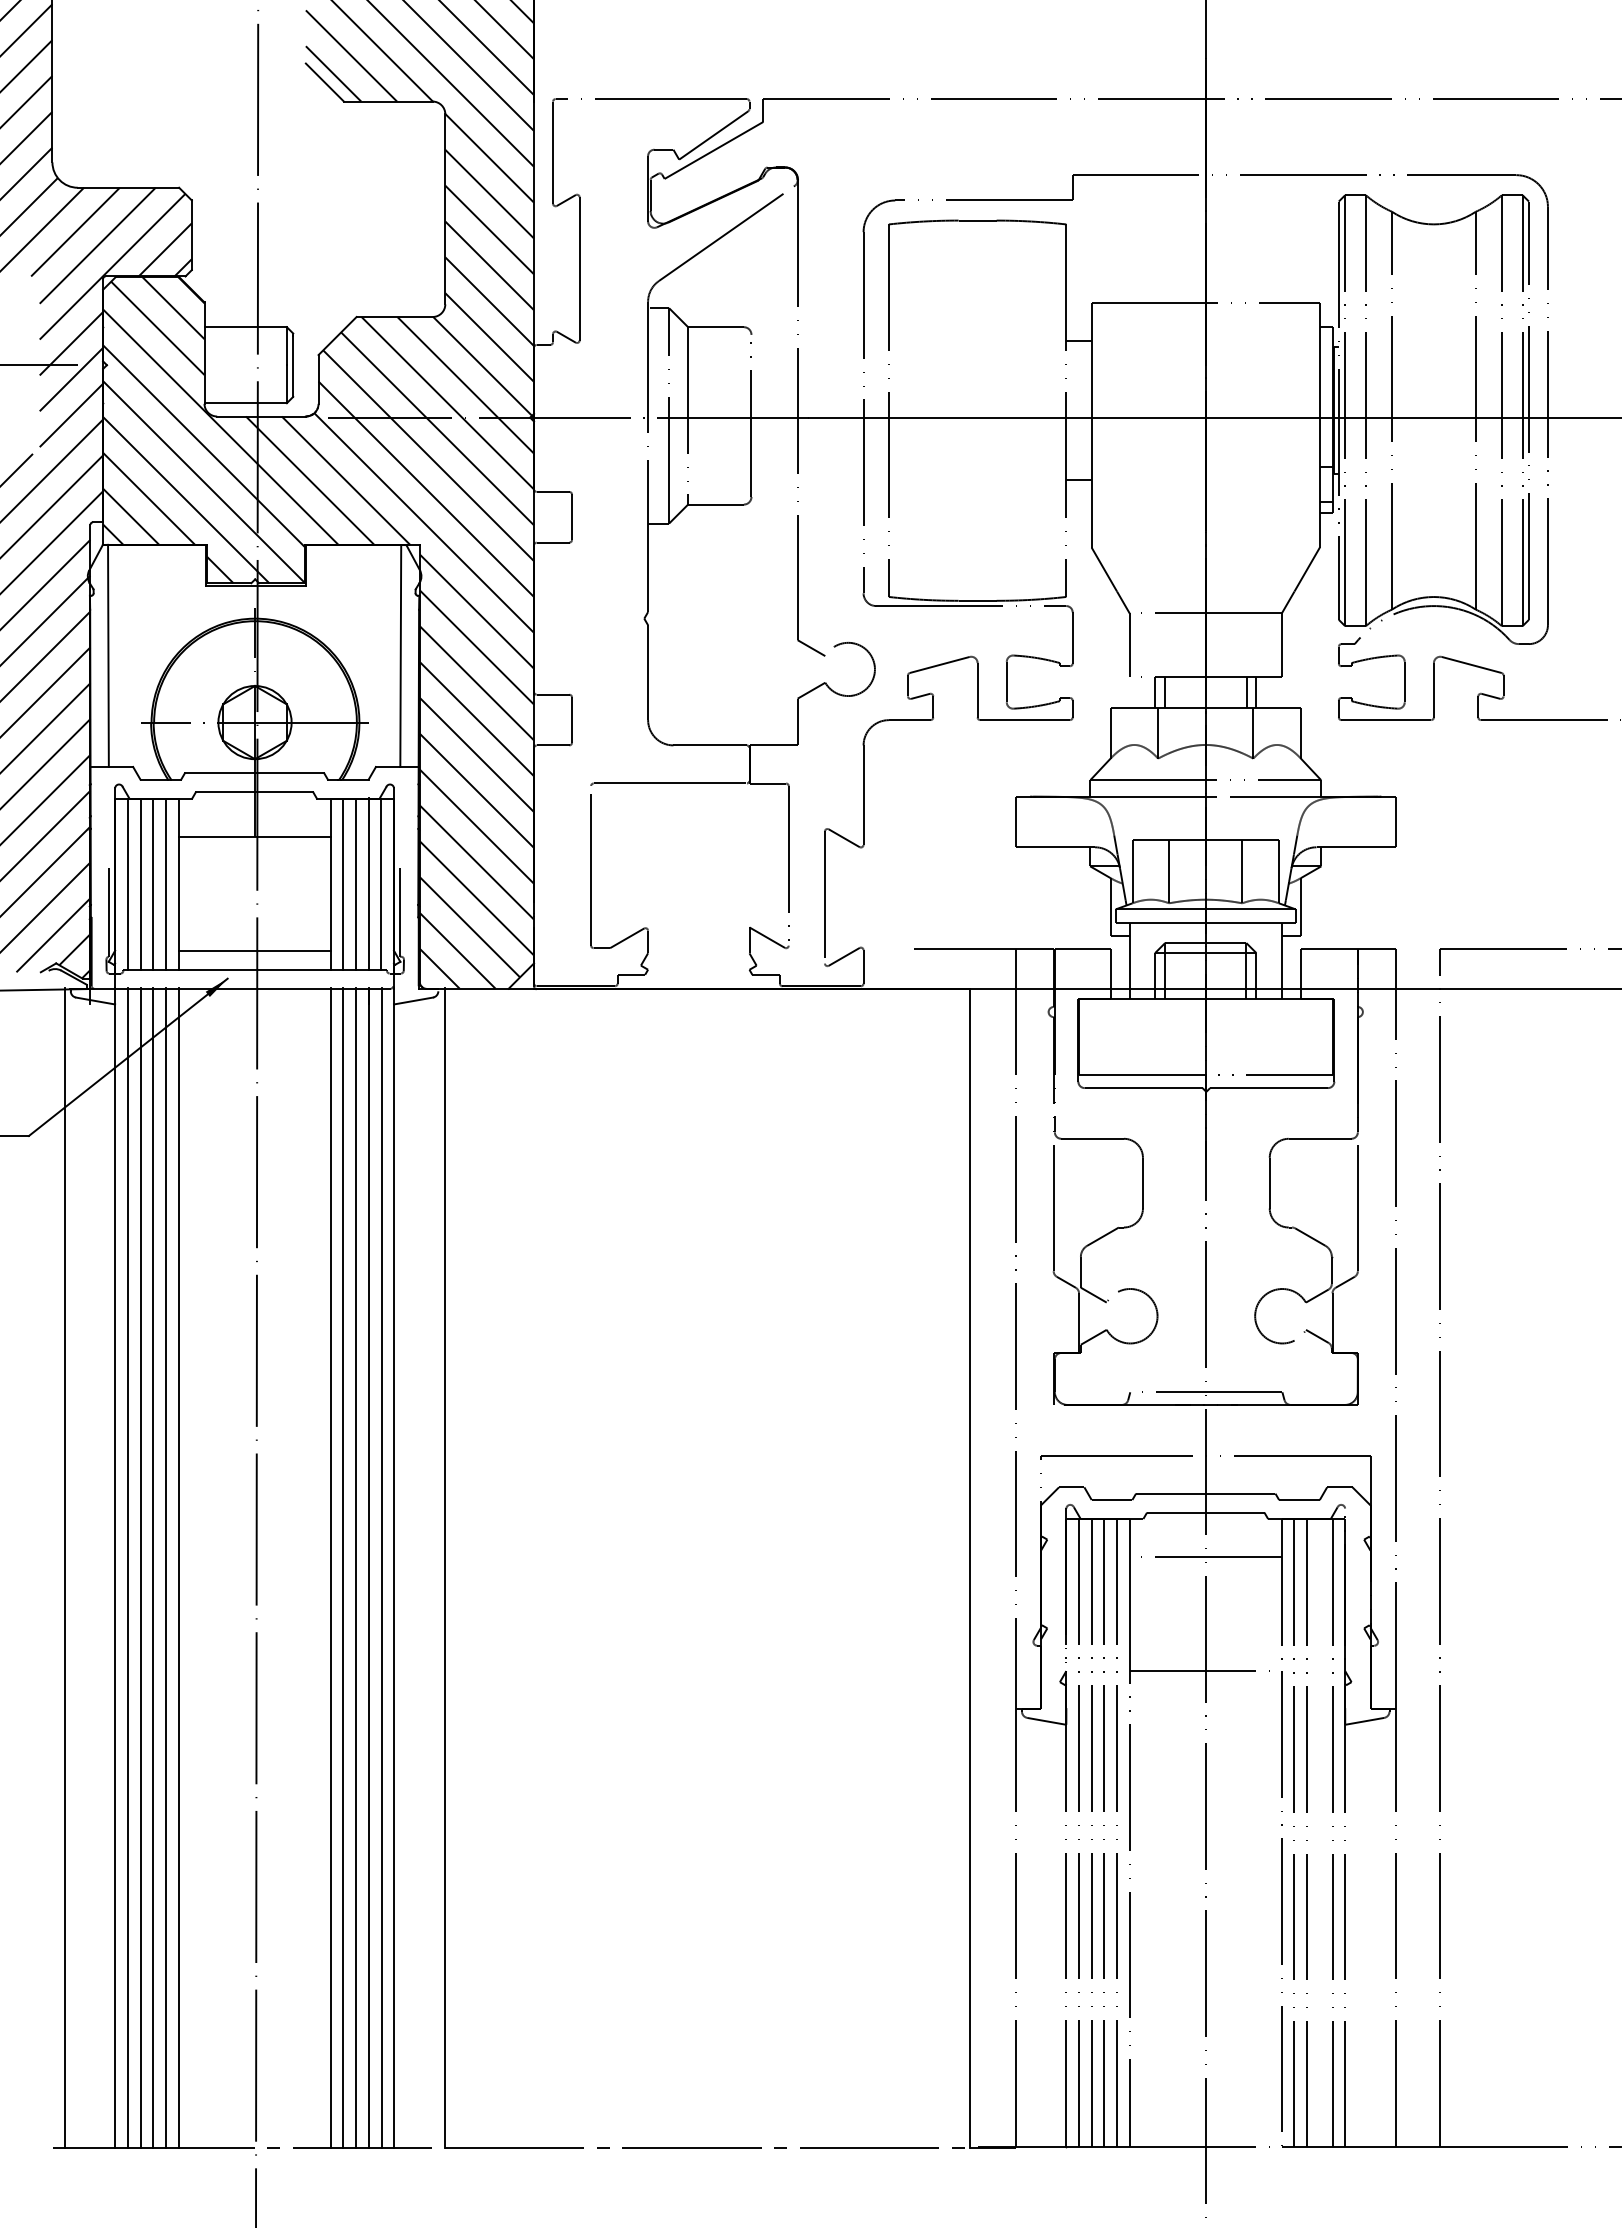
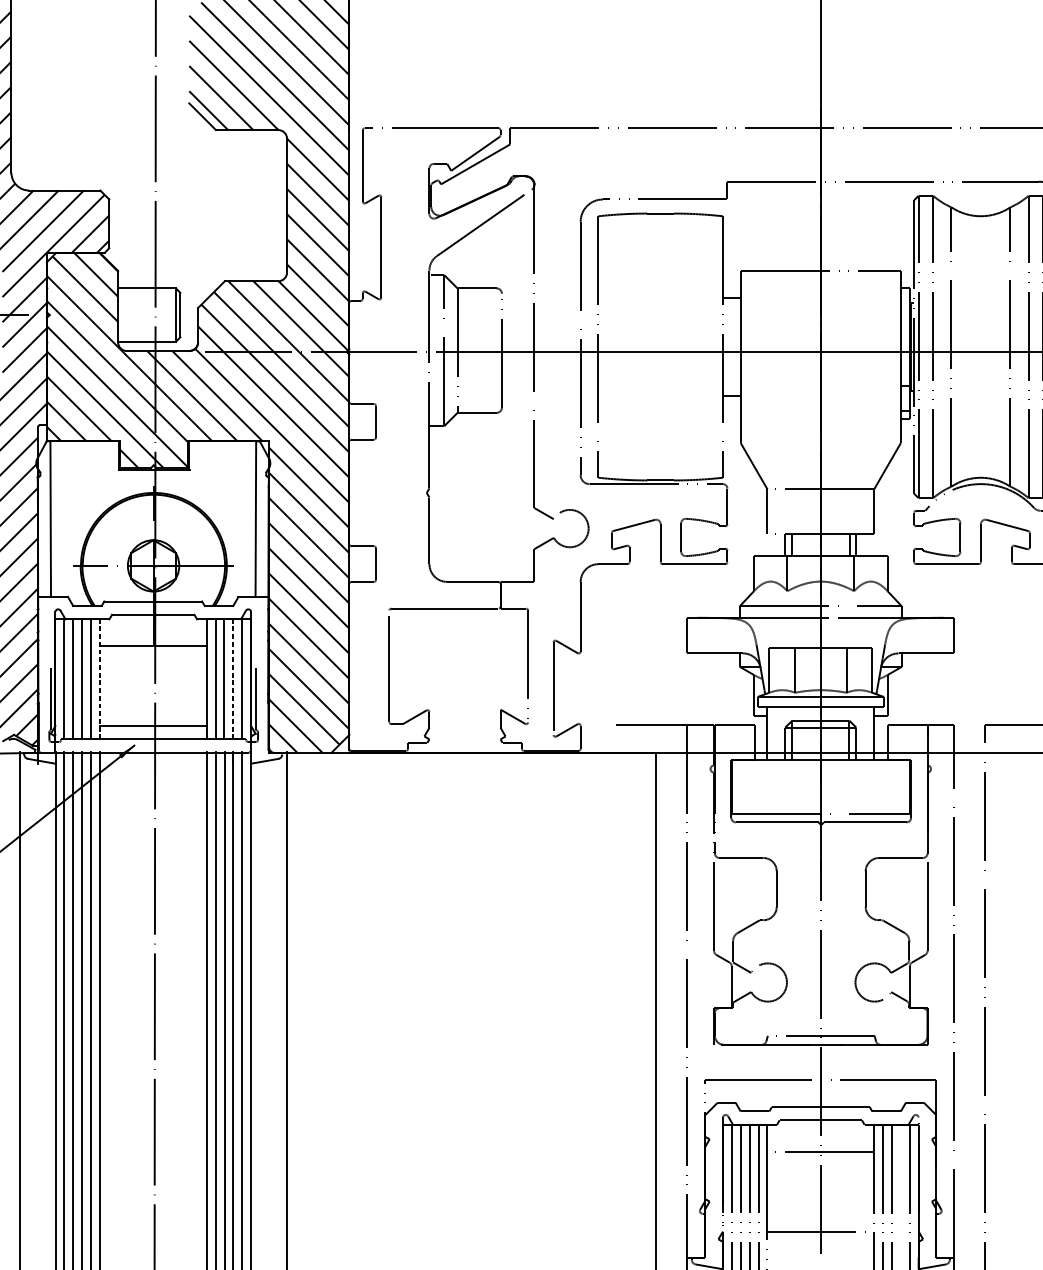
line: (178, 884) -> (99, 679), solid -> dashed
line: (368, 884) -> (233, 679), solid -> dashed

